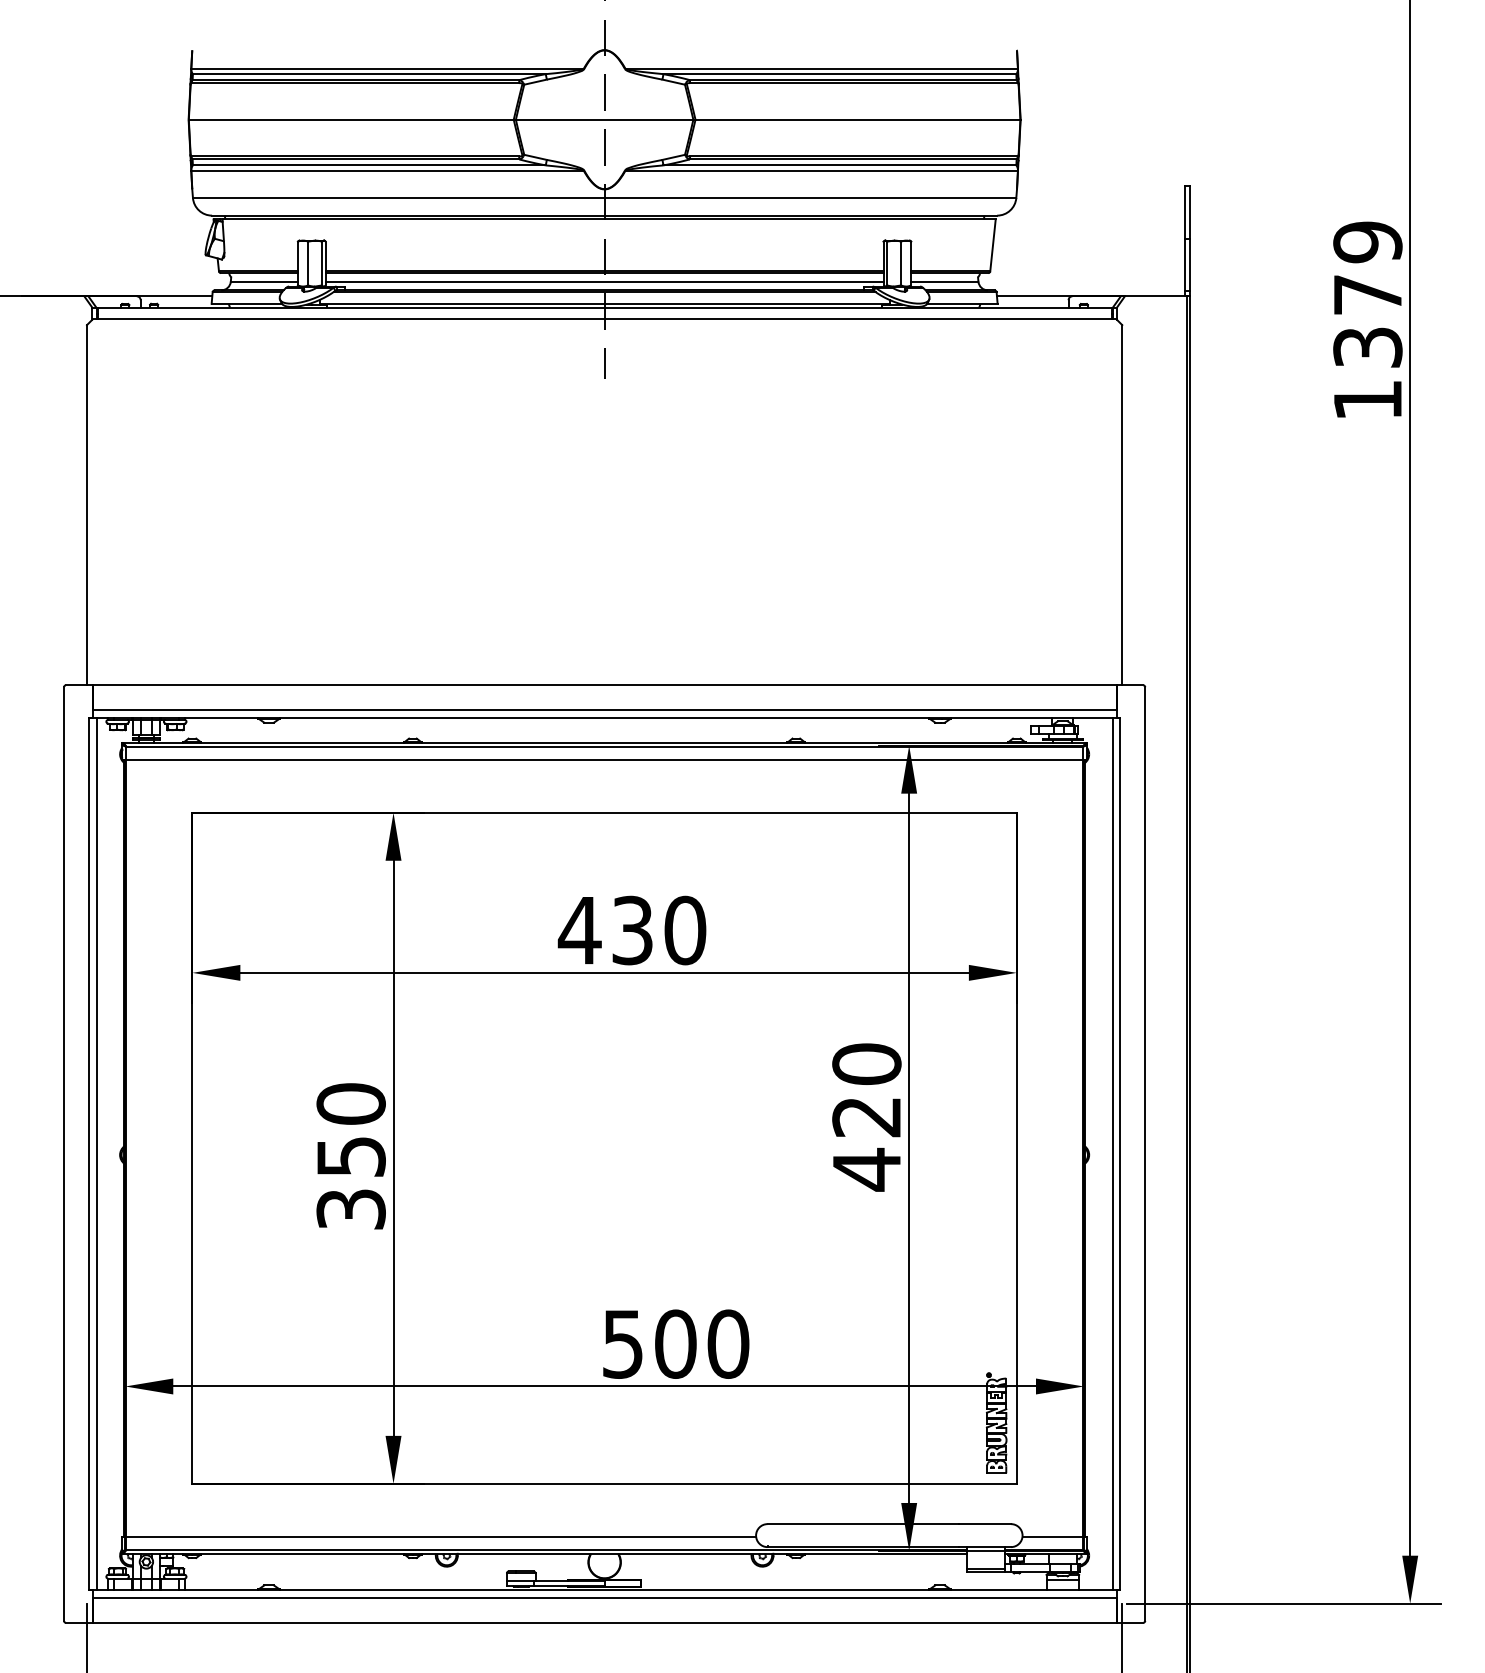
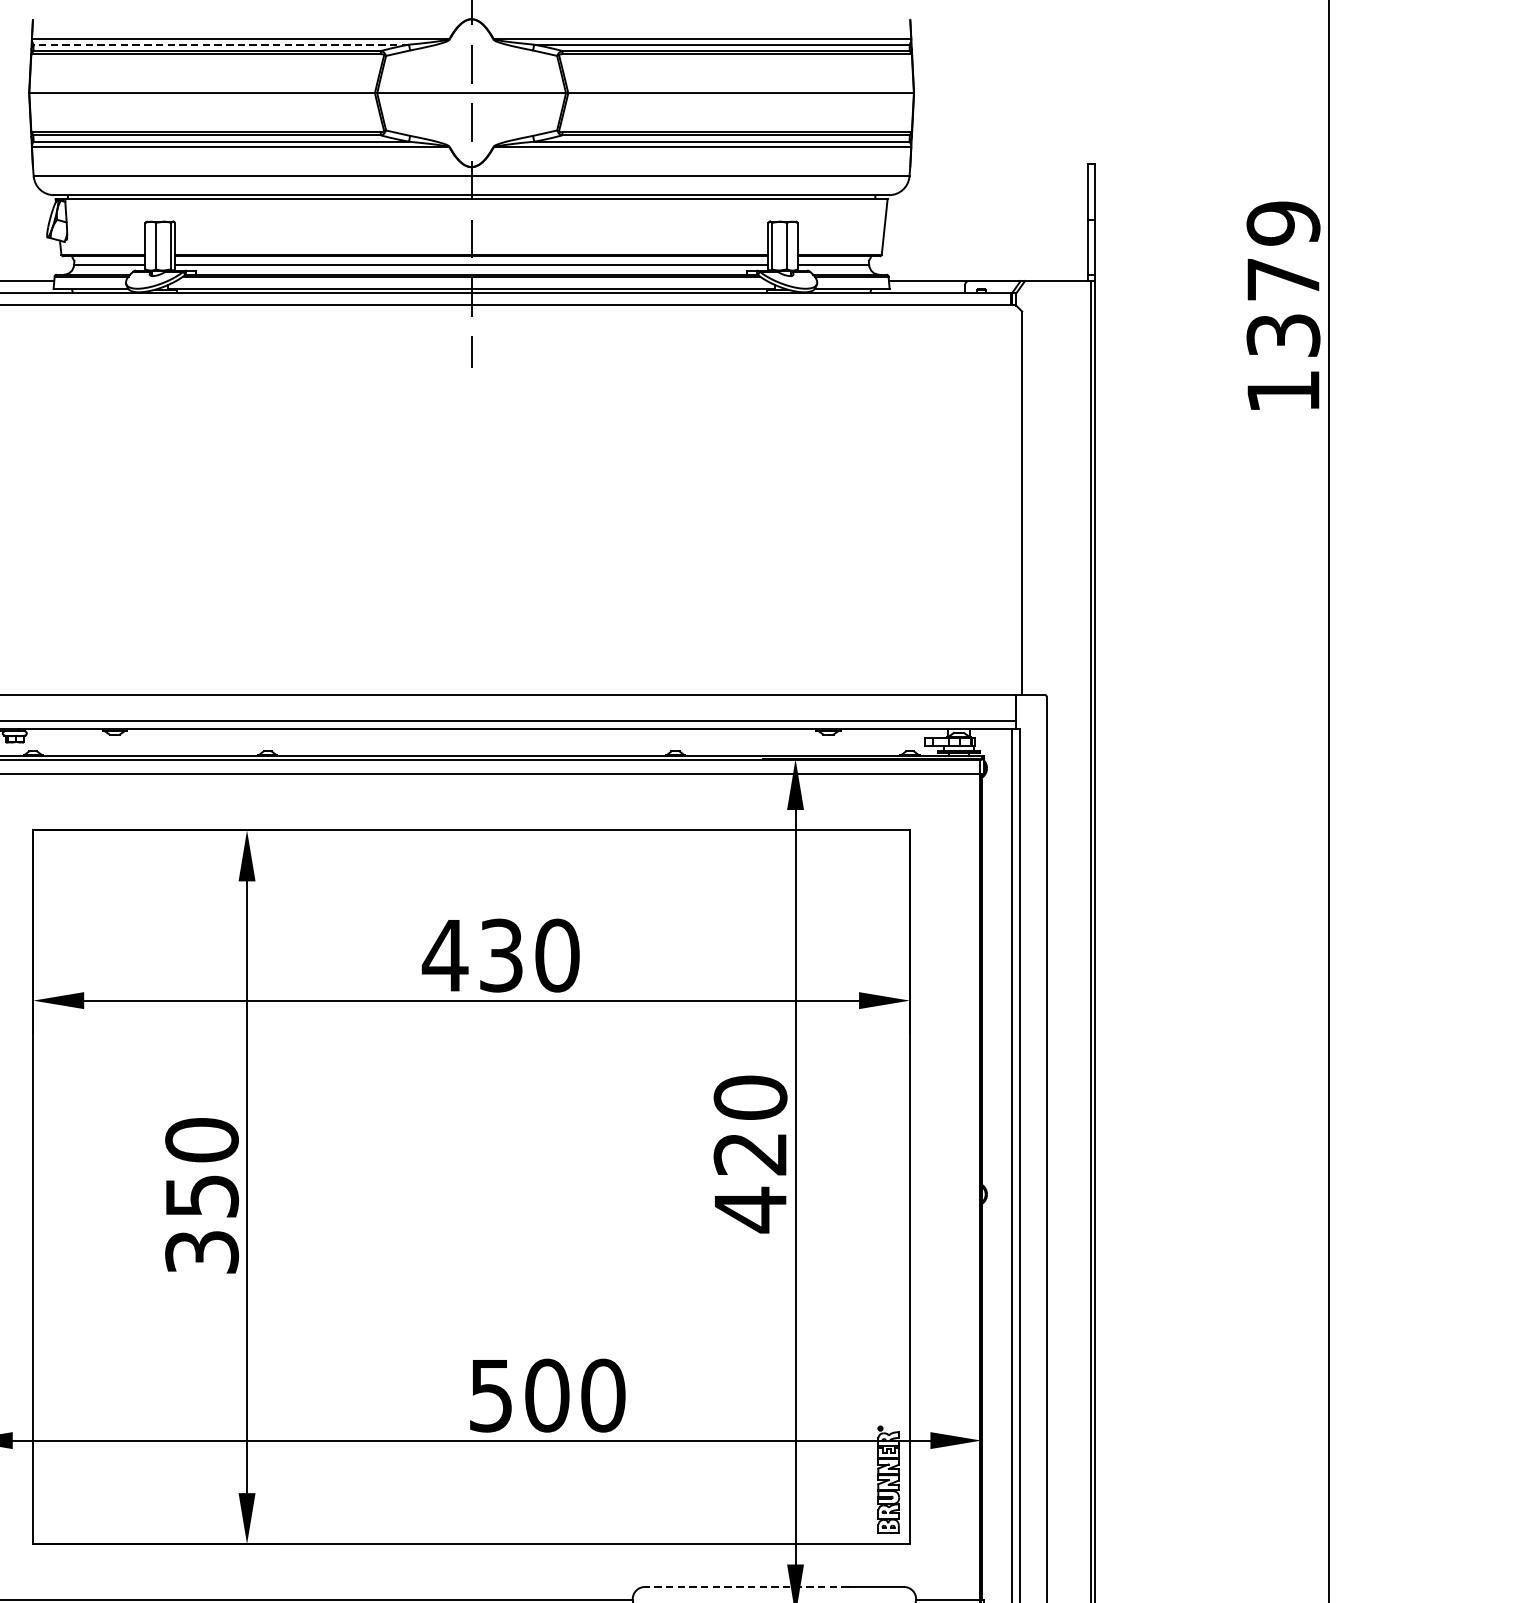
line: (368, 74) -> (220, 45), solid -> dashed
line: (863, 1524) -> (746, 1587), solid -> dashed

